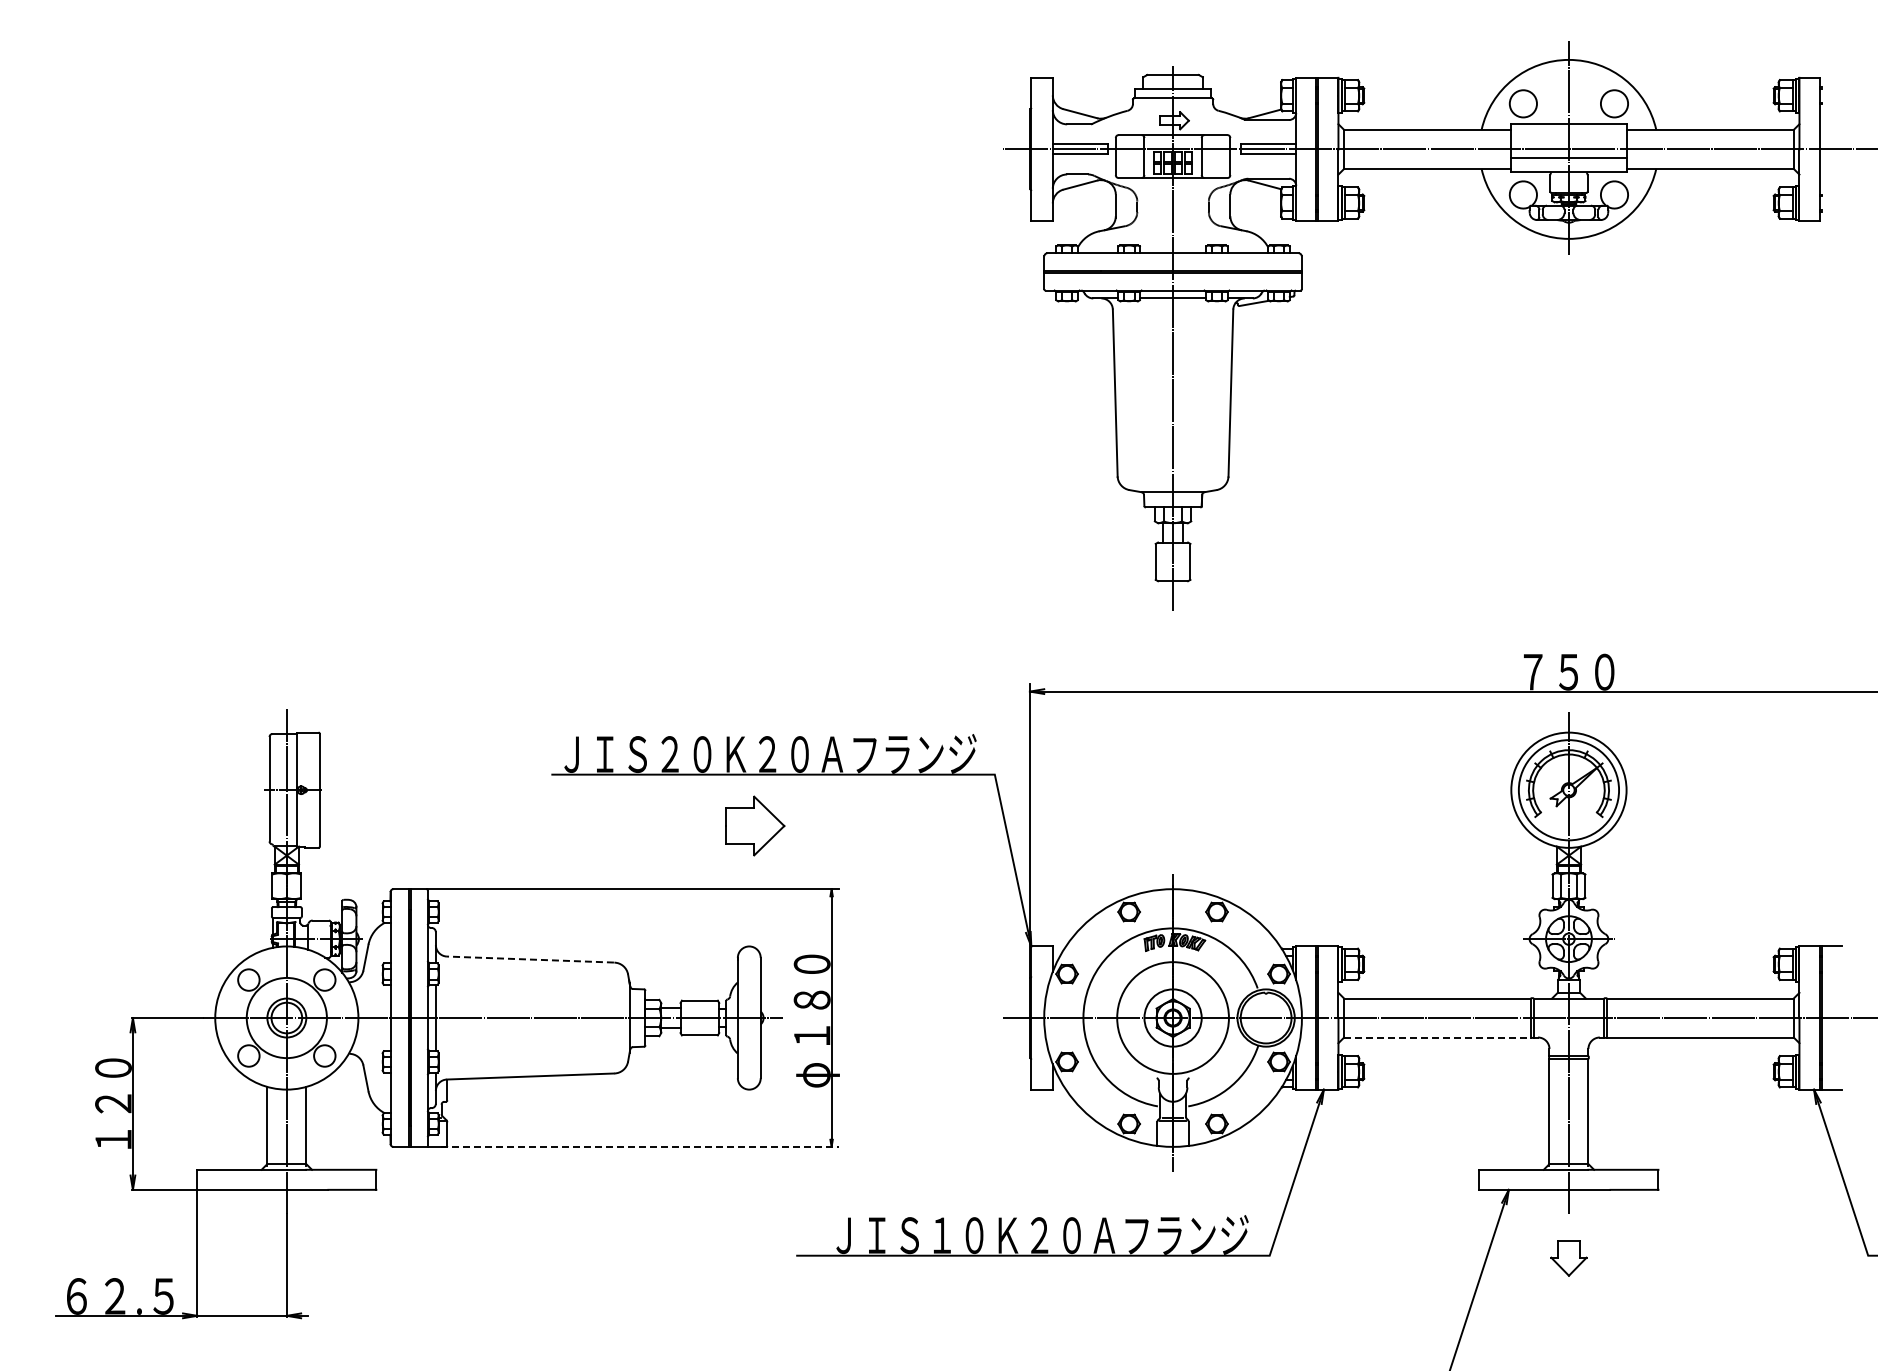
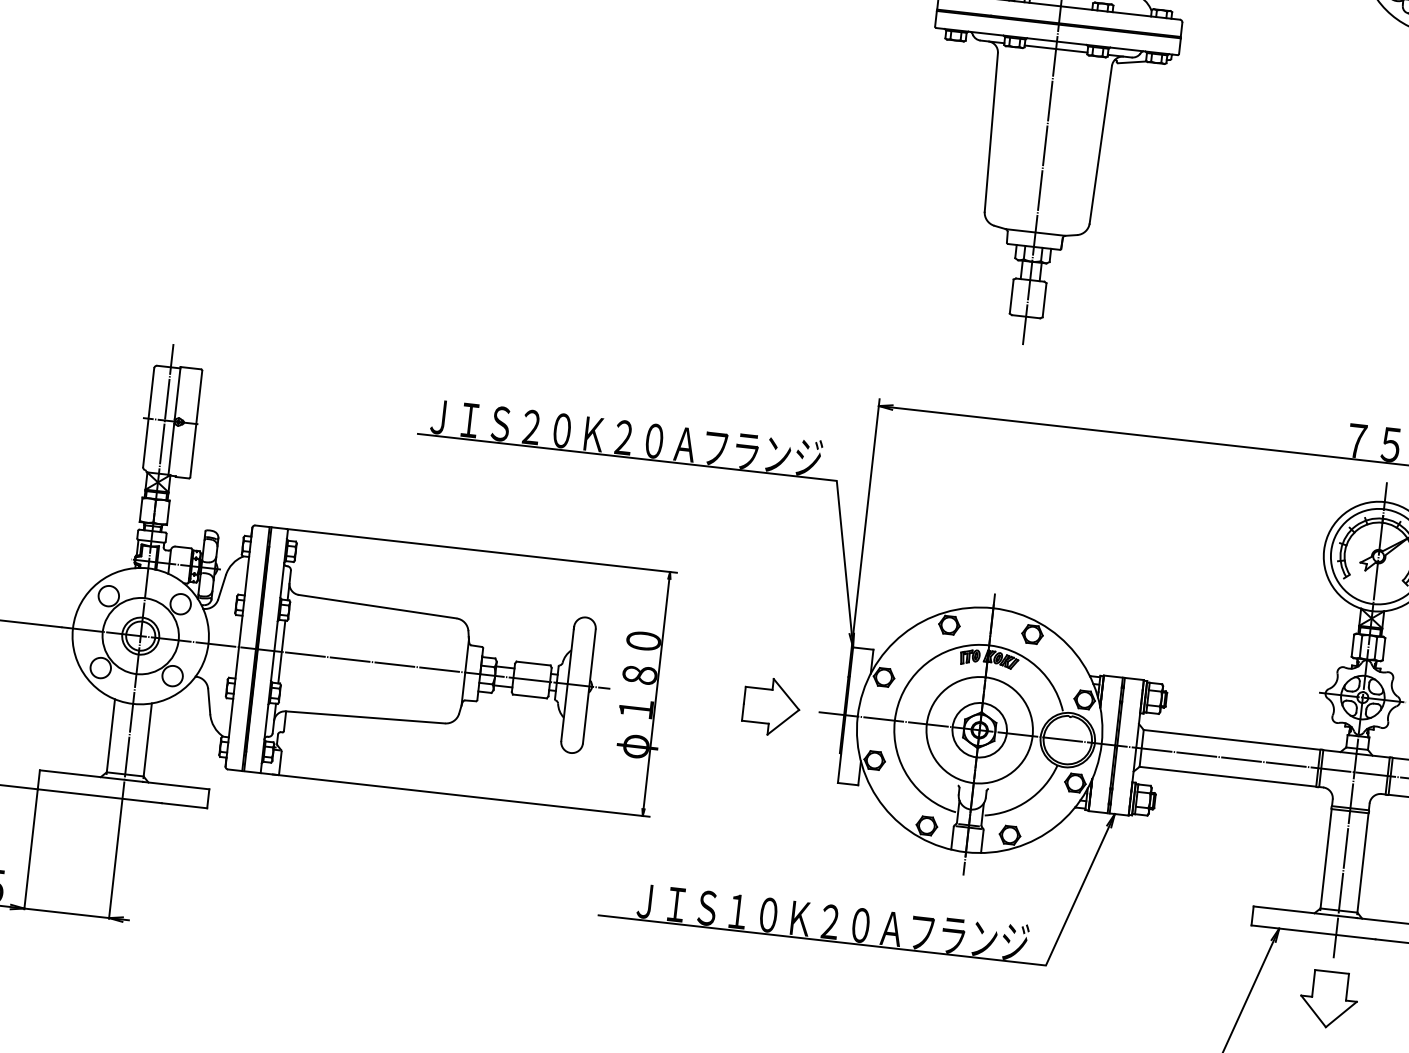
part: (755, 825) -> (771, 706), moved
line: (530, 959) -> (377, 606), dashed -> solid
line: (1437, 1037) -> (1227, 776), dashed -> solid
line: (640, 1146) -> (461, 795), dashed -> solid
part: (1568, 1258) -> (1328, 999), size x1.67

